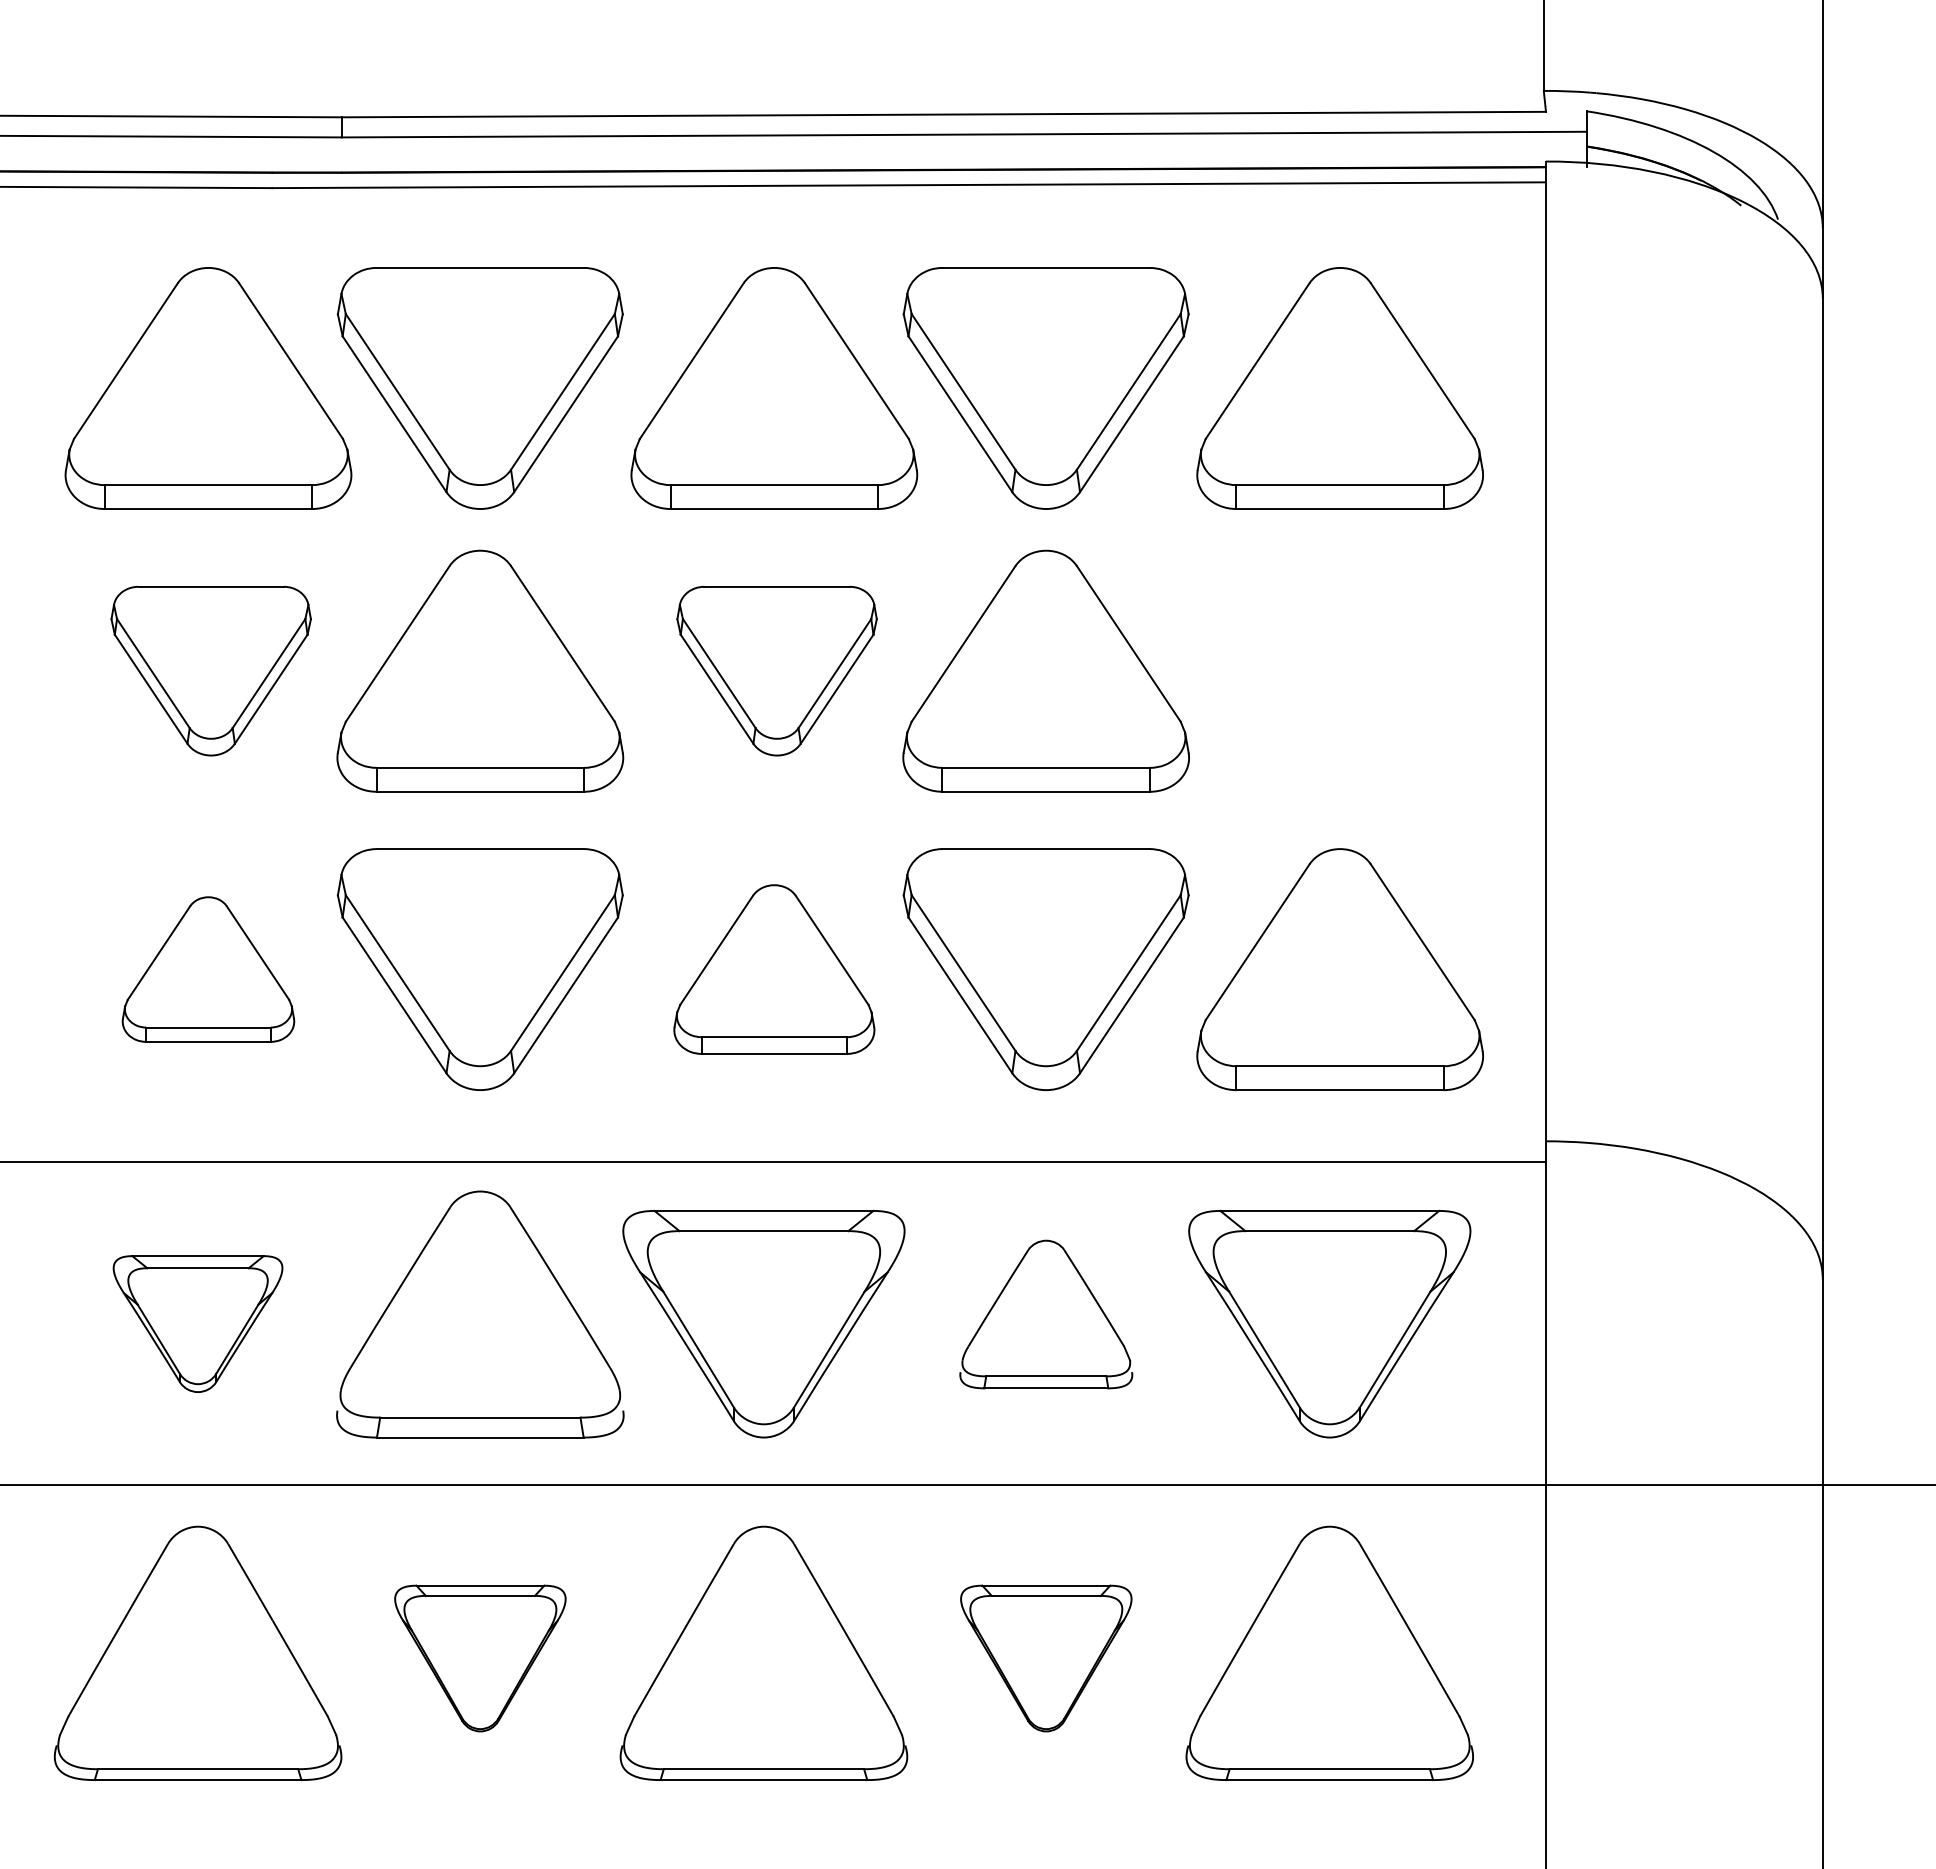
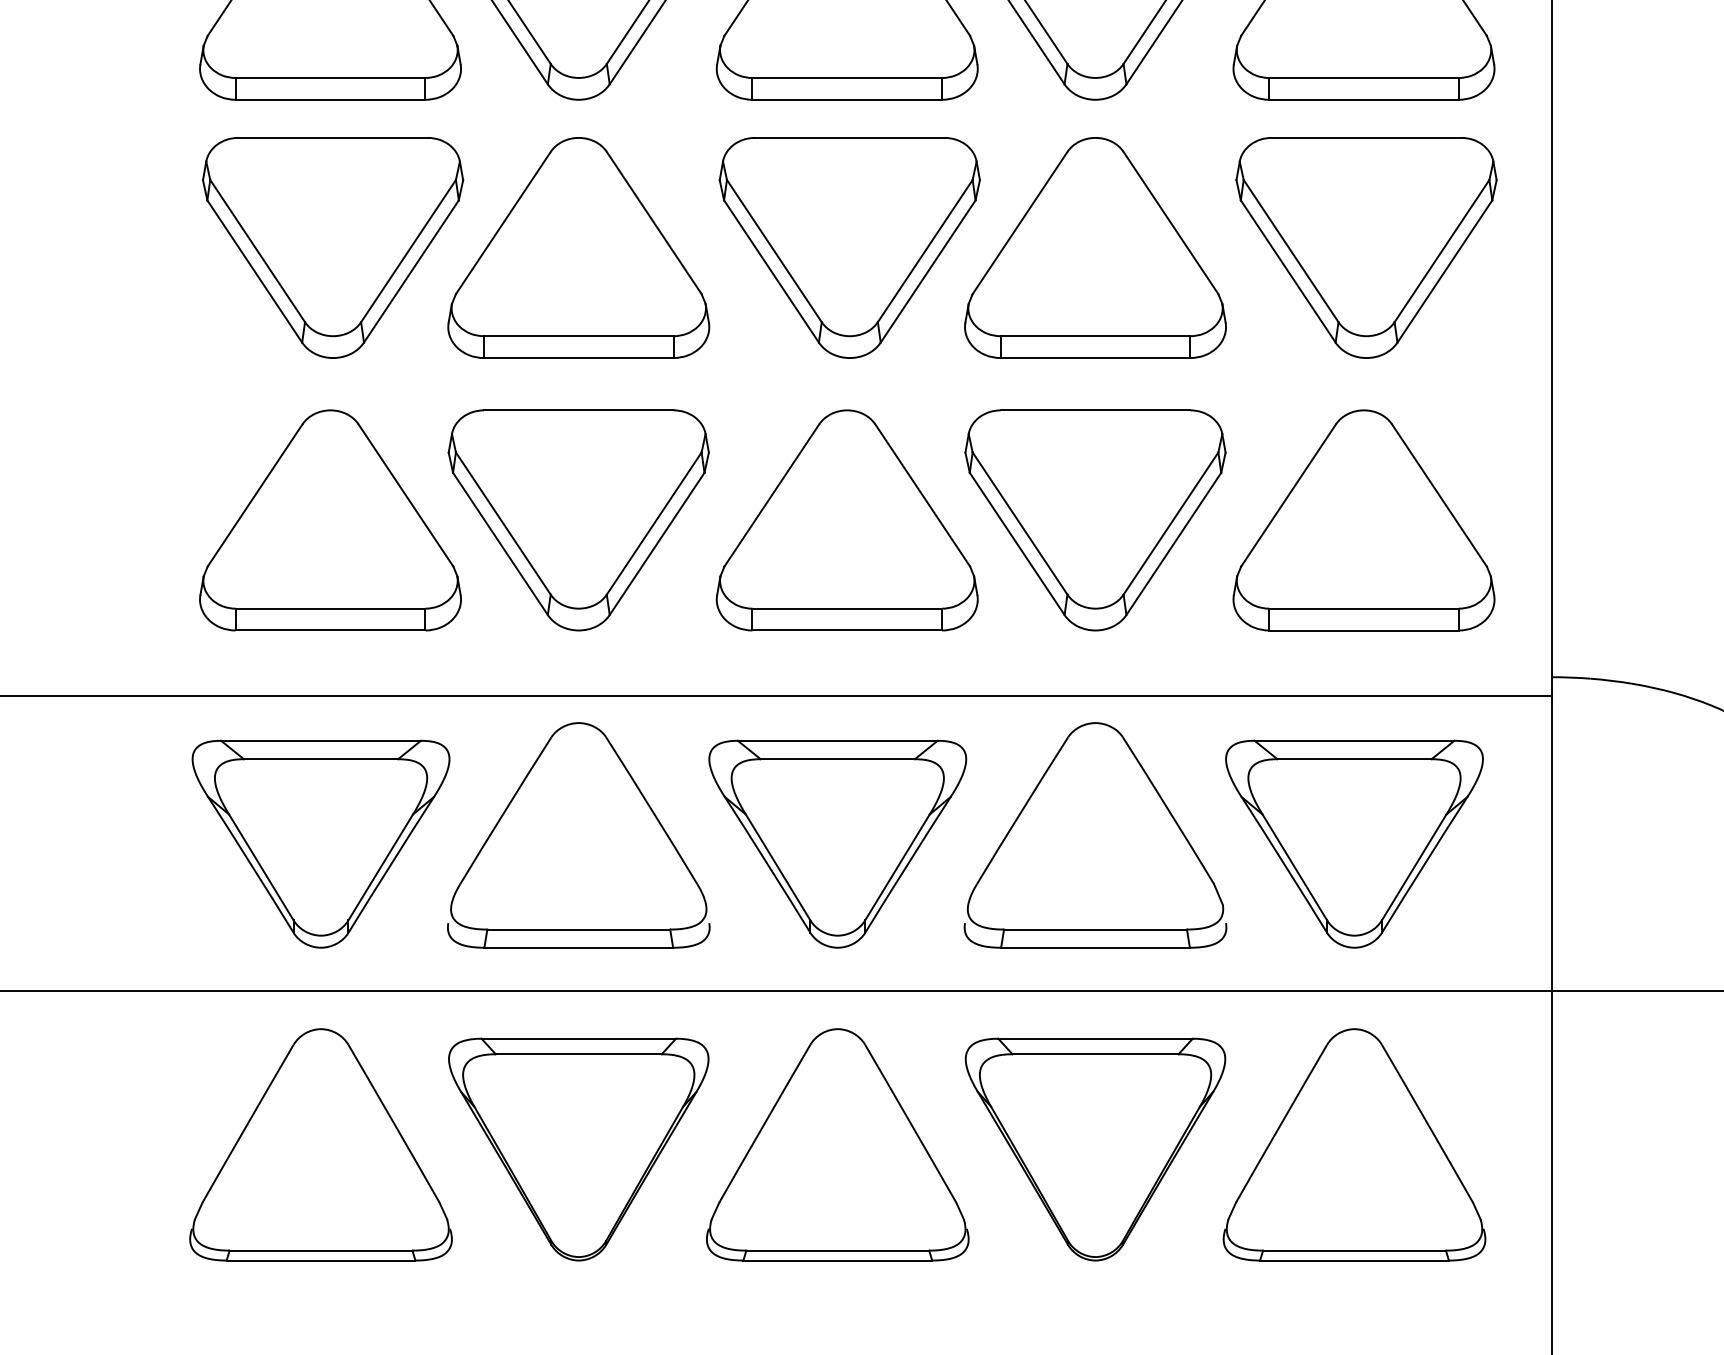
part: (210, 670) -> (332, 247), size x1.43
part: (776, 670) -> (849, 247), size x1.43
part: (1342, 670) -> (1366, 247), added
part: (208, 969) -> (330, 520), size x1.67
part: (774, 969) -> (847, 520), size x1.43
part: (1046, 1314) -> (1095, 835), size x1.67
part: (197, 1323) -> (320, 843), size x1.67
part: (480, 1658) -> (578, 1149), size x1.67
part: (1046, 1658) -> (1095, 1149), size x1.67

